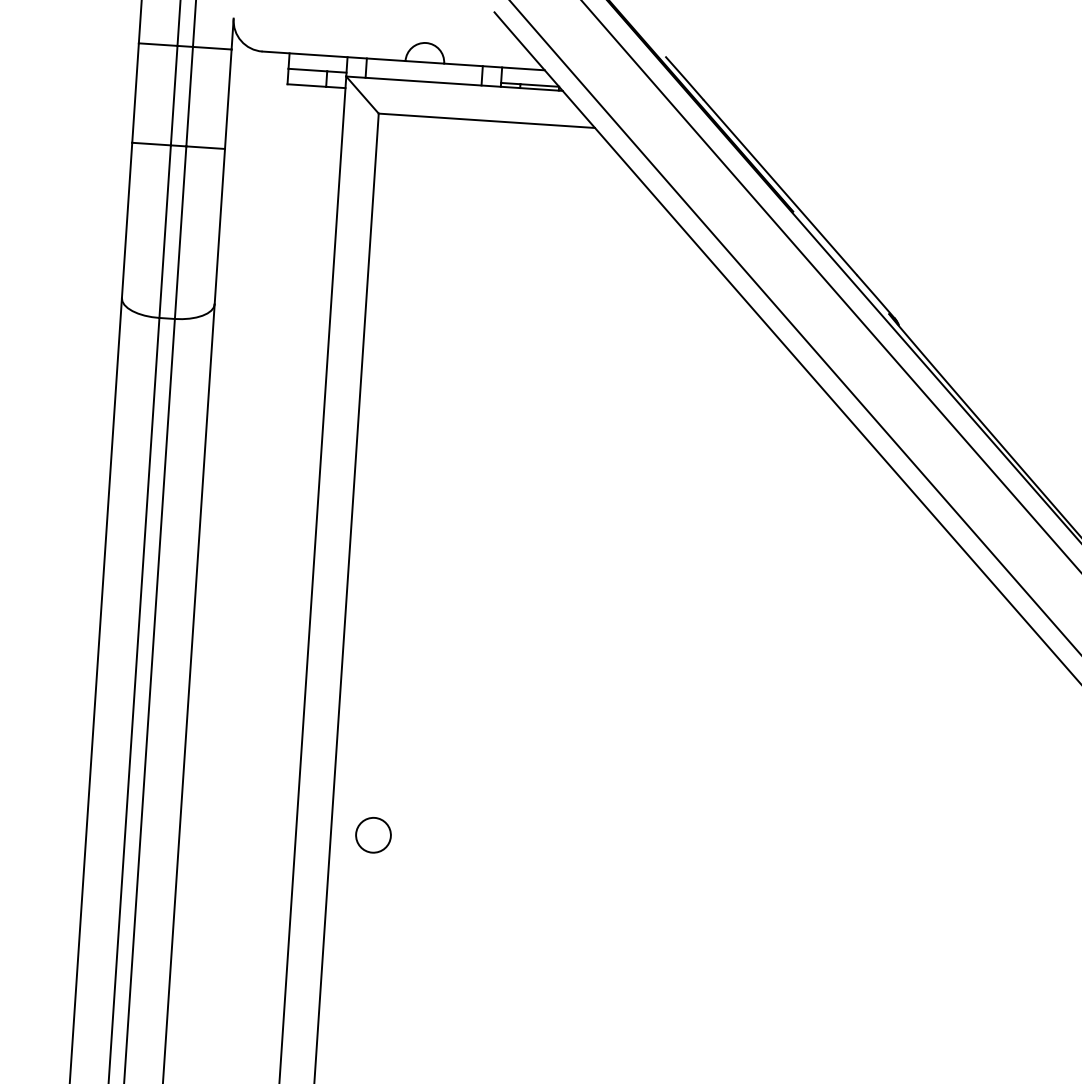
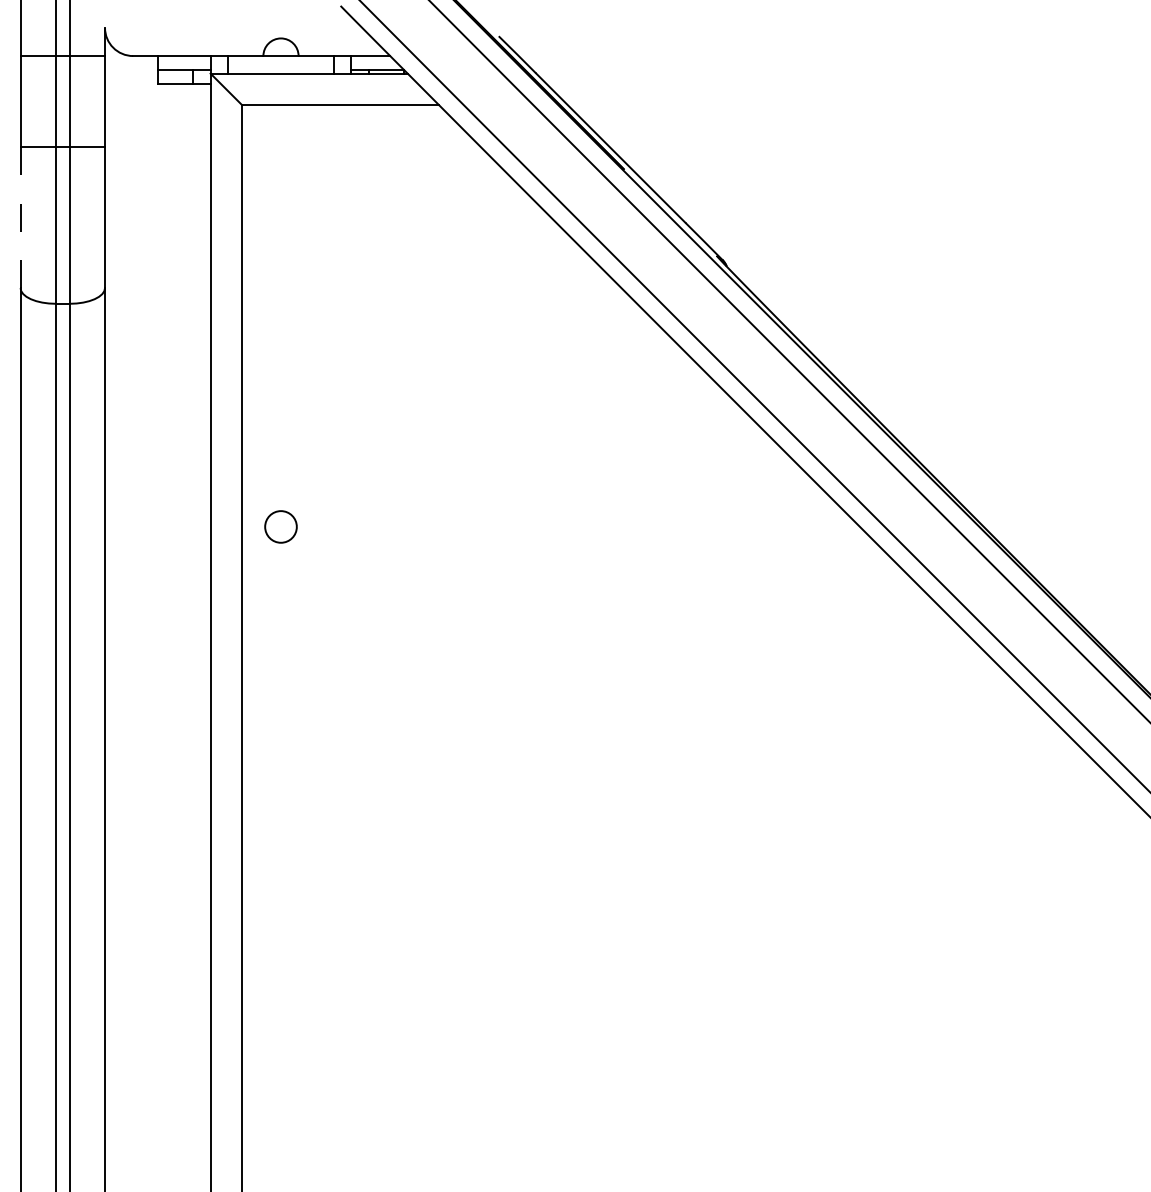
line: (127, 220) -> (20, 217), solid -> dashed
circle: (372, 834) -> (280, 526), moved

